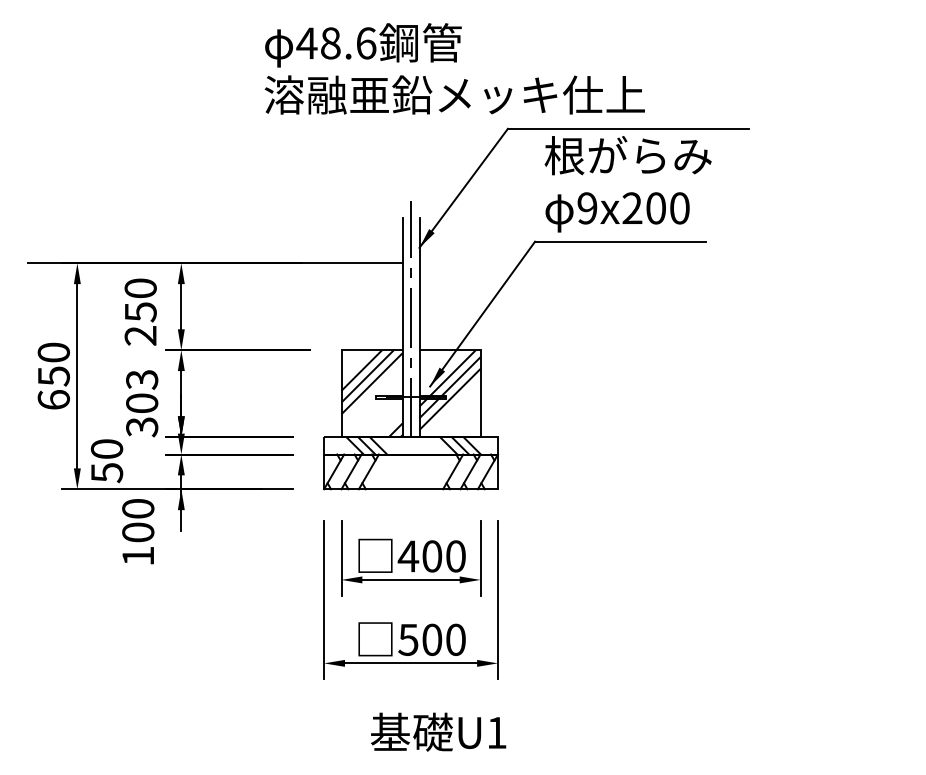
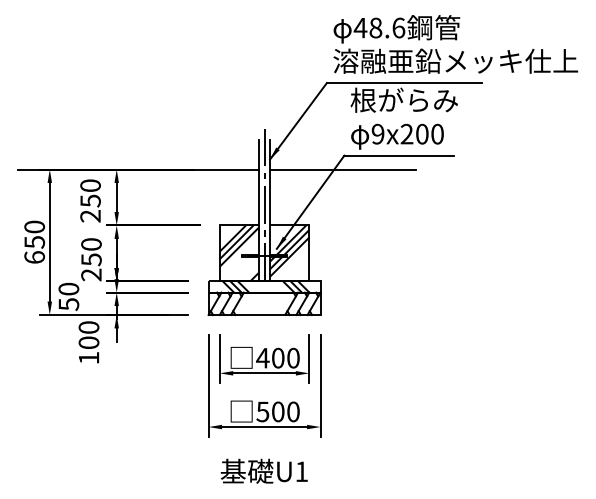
text: (454, 68) -> (455, 44), moved
line: (532, 263) -> (342, 169), added
text: (142, 403) -> (91, 259), 303 -> 250
text: (437, 730) -> (263, 470), moved

